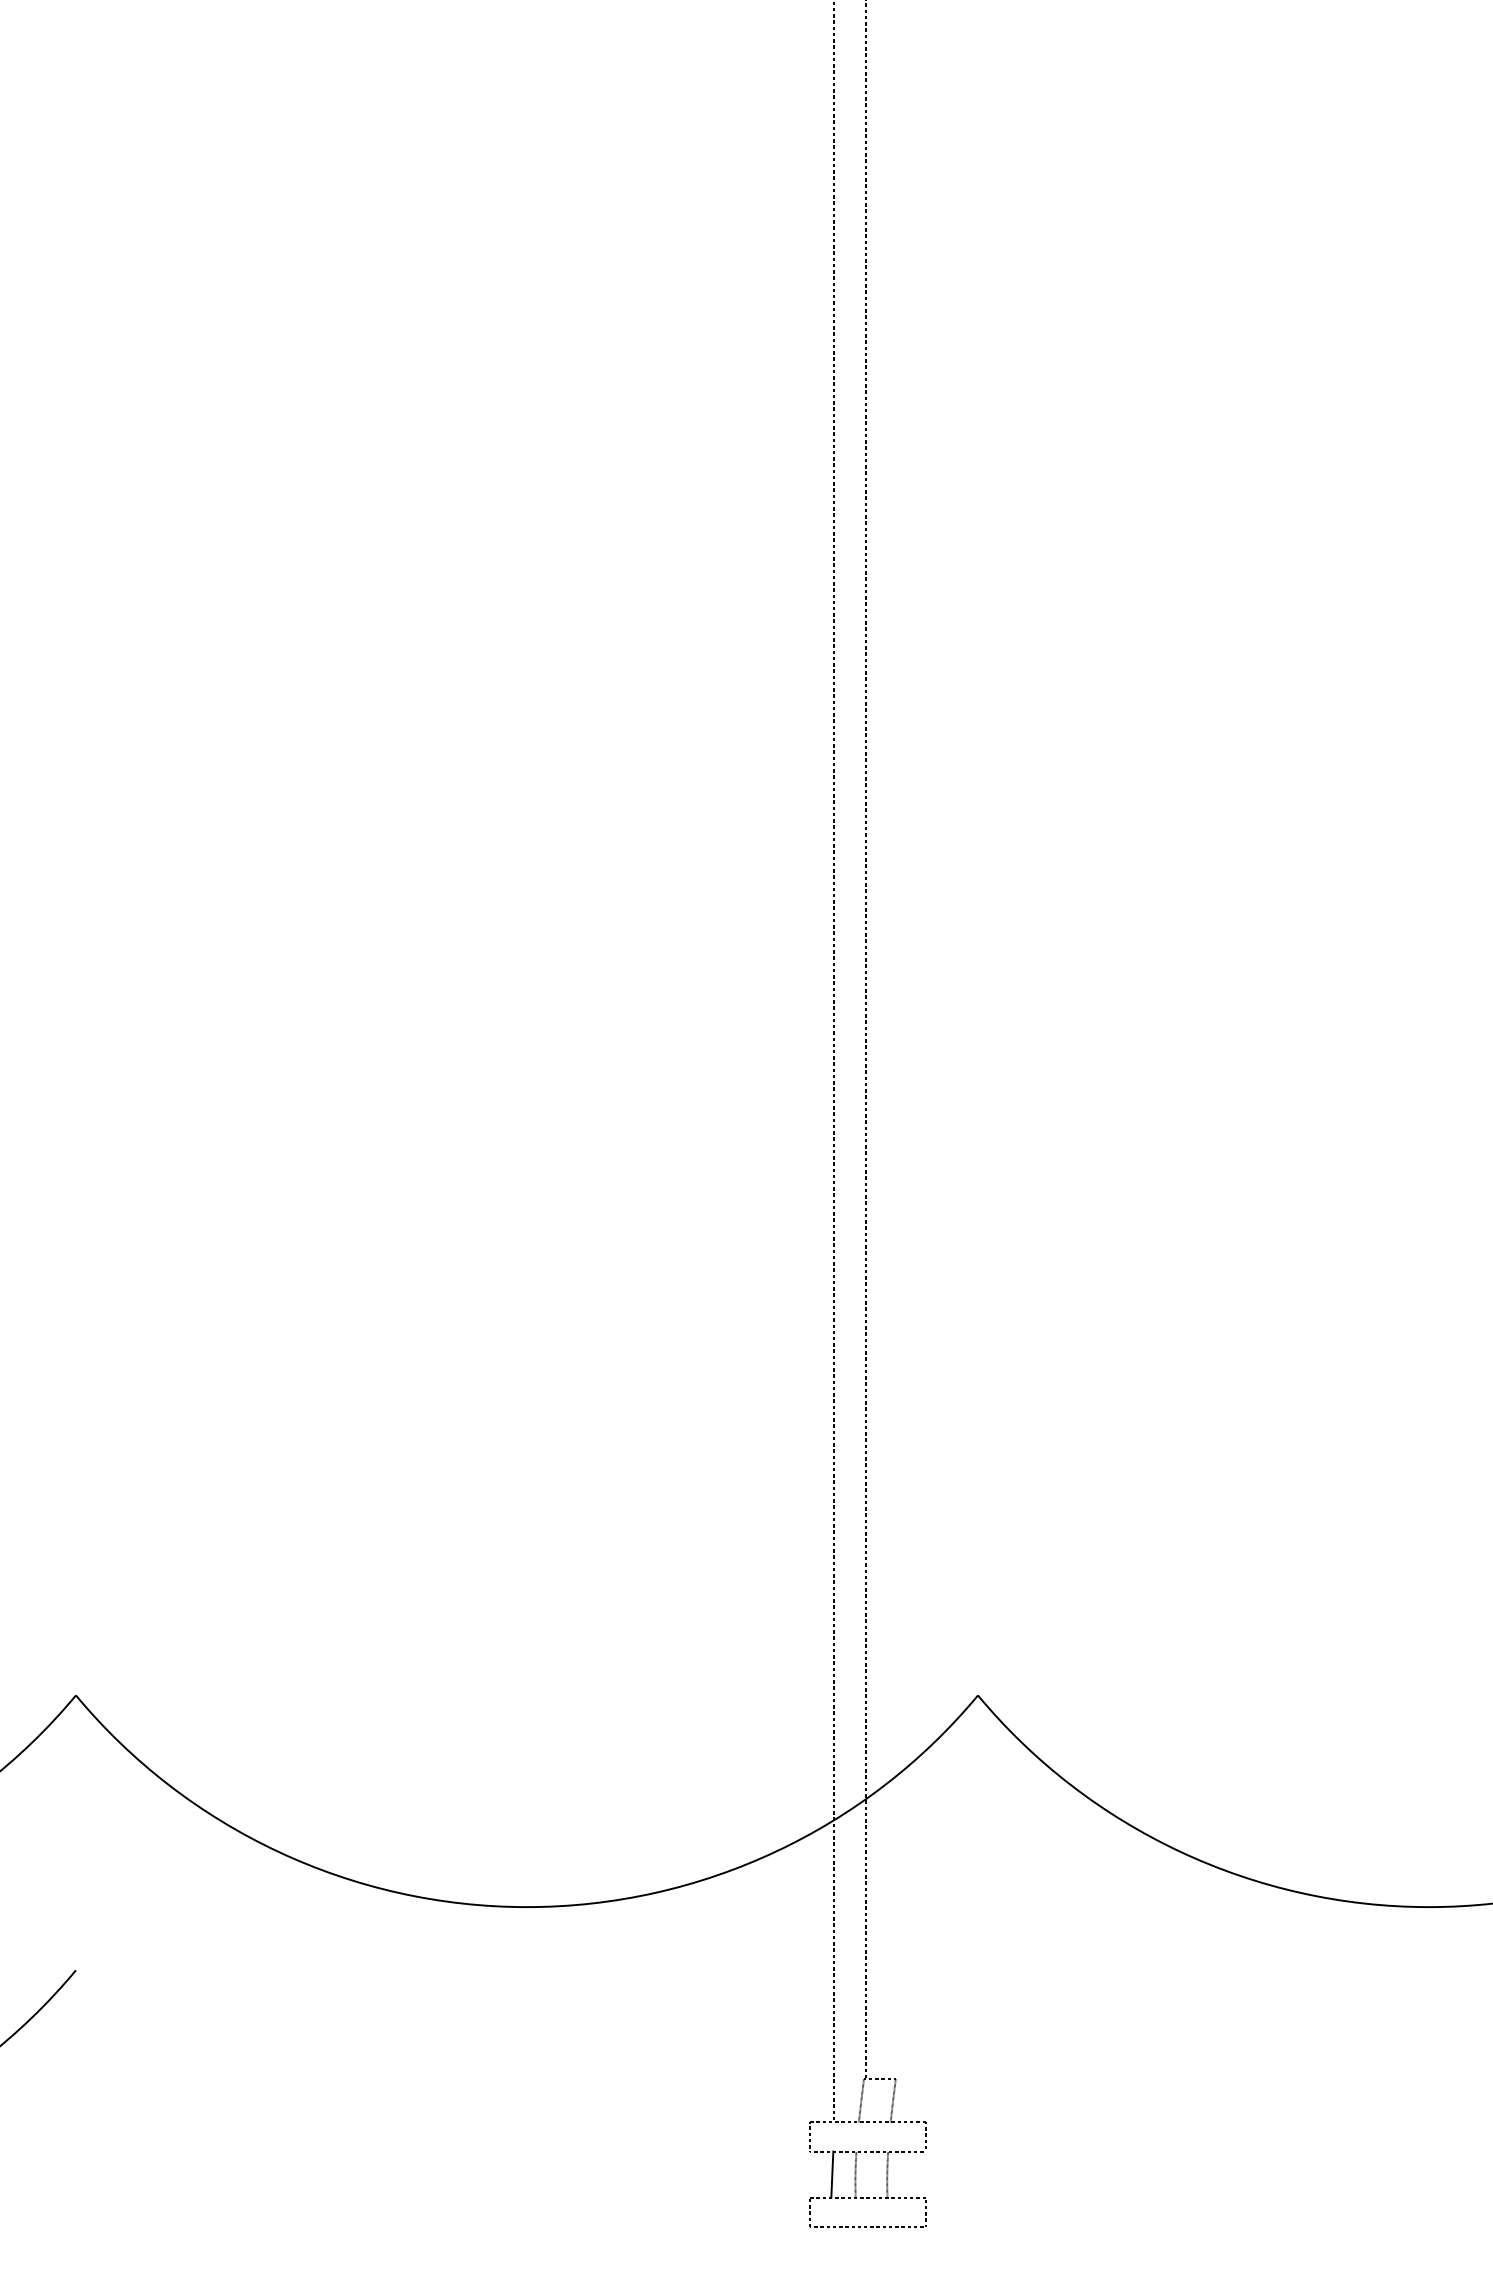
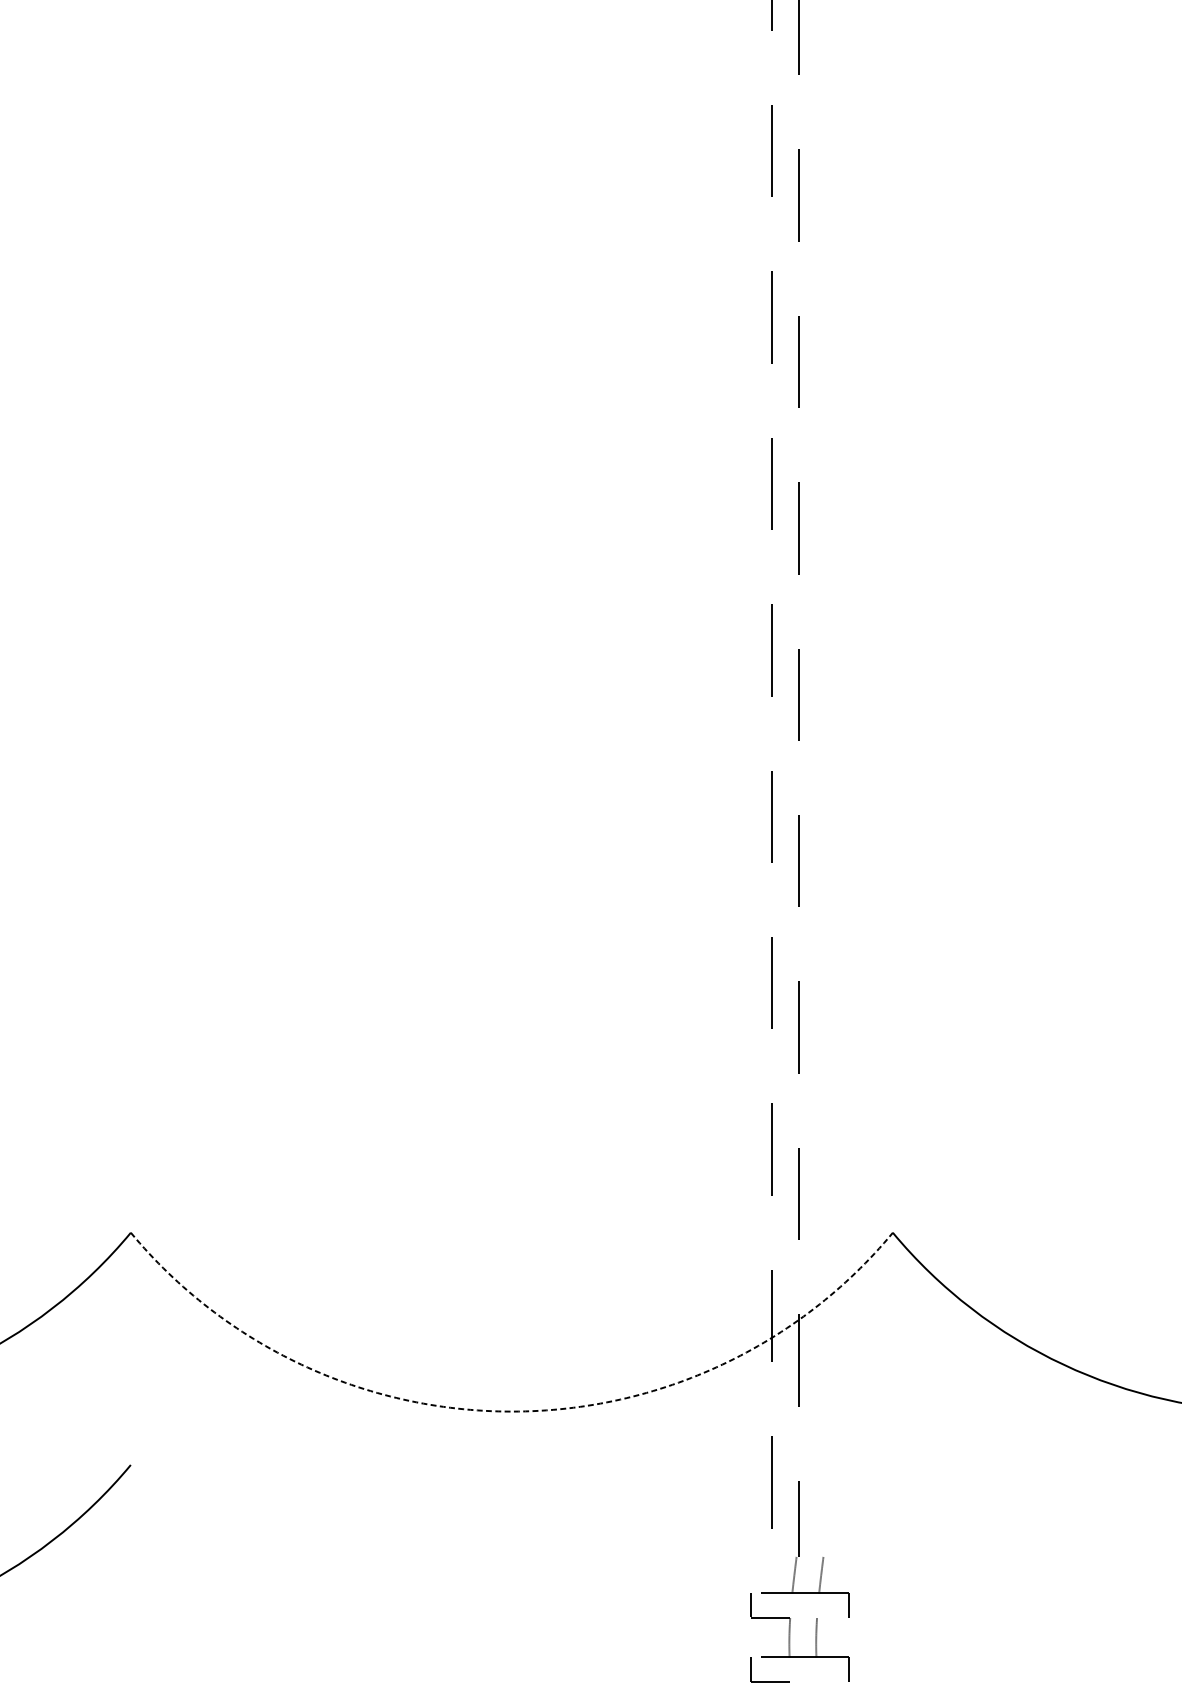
arc: (526, 1907) -> (511, 1411), solid -> dashed
line: (832, 2174) -> (769, 1637), removed

